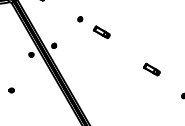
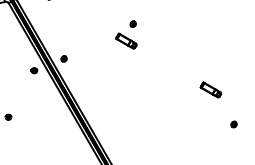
part: (79, 18) -> (132, 23), moved
part: (151, 69) -> (210, 89), moved

